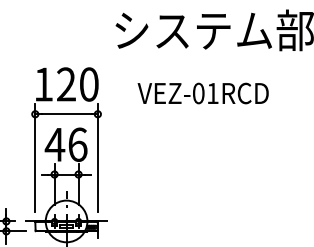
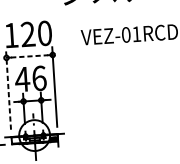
line: (67, 114) -> (30, 56), solid -> dashed
line: (35, 157) -> (8, 89), solid -> dashed

